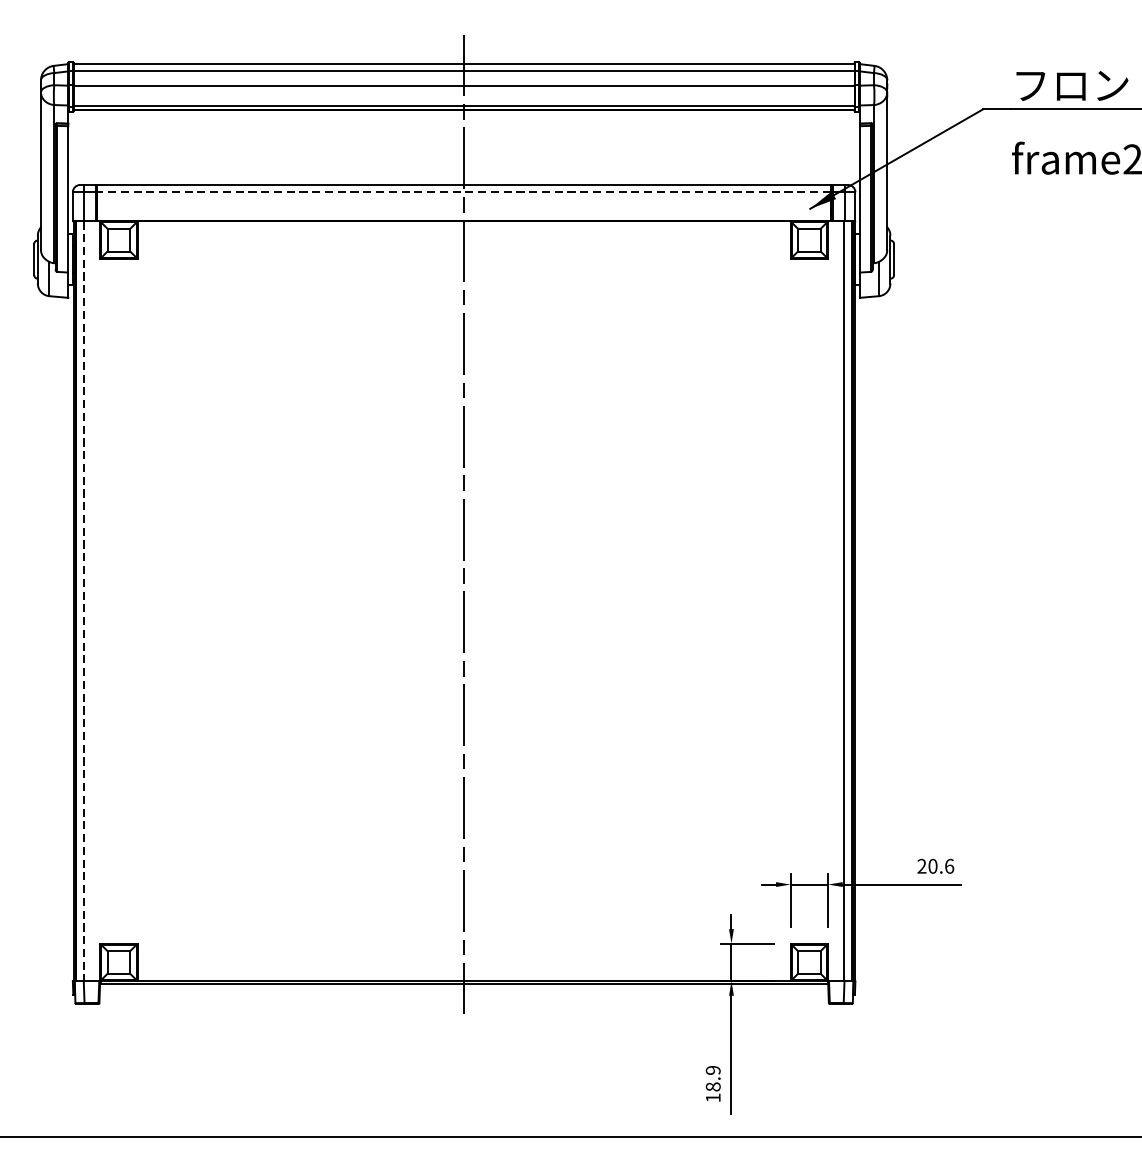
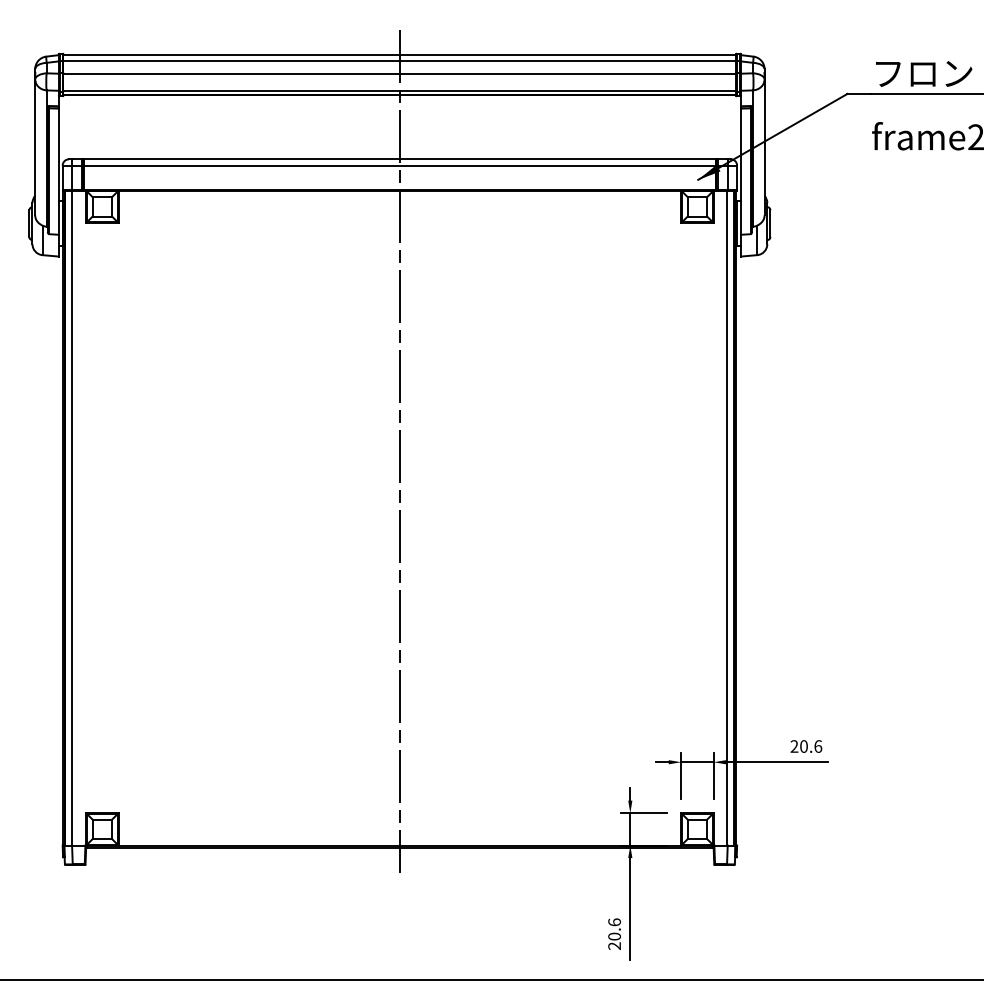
line: (463, 192) -> (399, 165), dashed -> solid
line: (84, 601) -> (72, 518), dashed -> solid
text: (713, 1084) -> (614, 934), 18.9 -> 20.6

